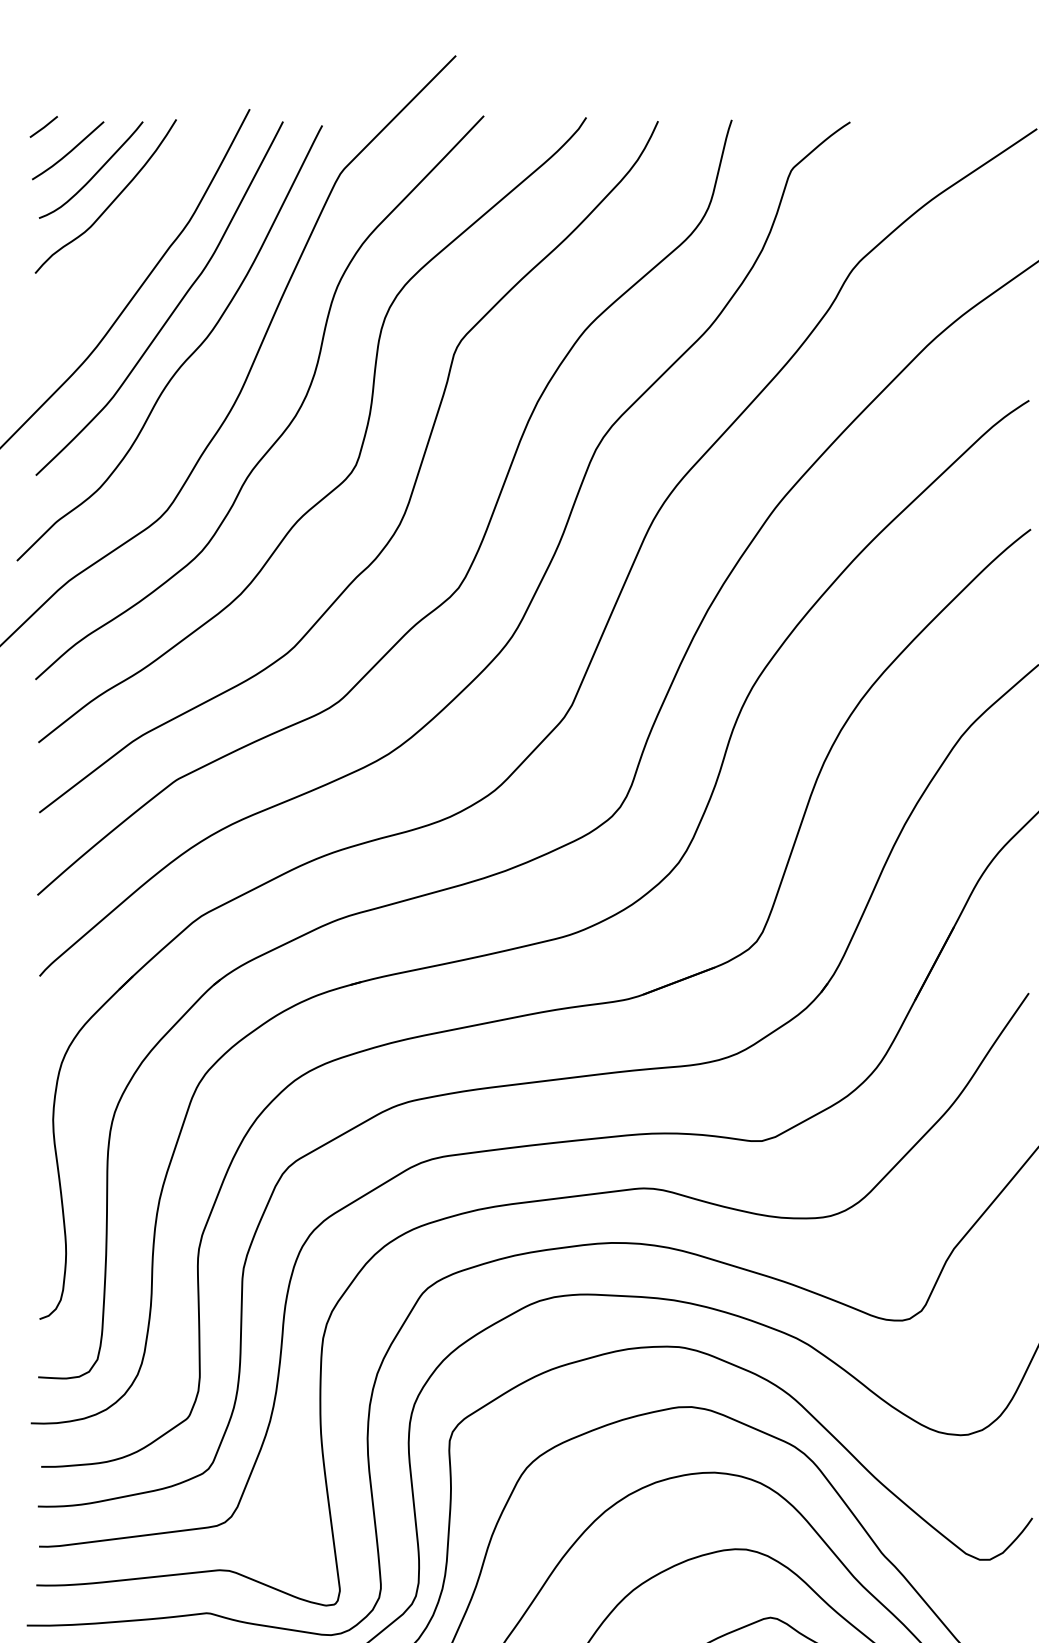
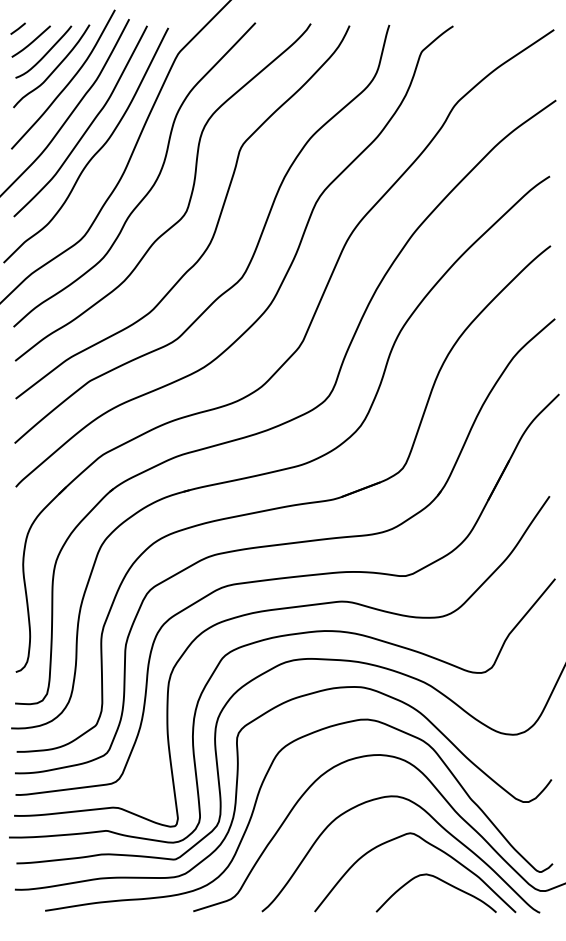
curve: (135, 228) -> (67, 83), added

